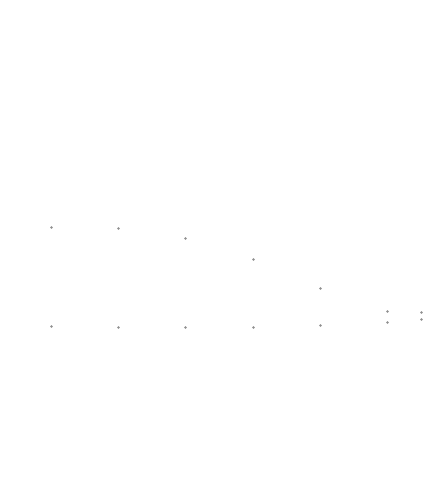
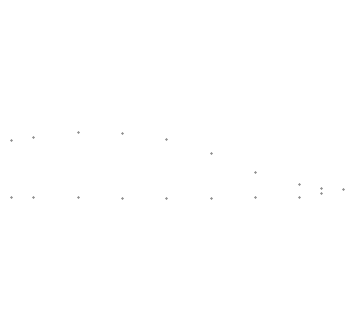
part: (387, 317) -> (299, 191), size x1.6

